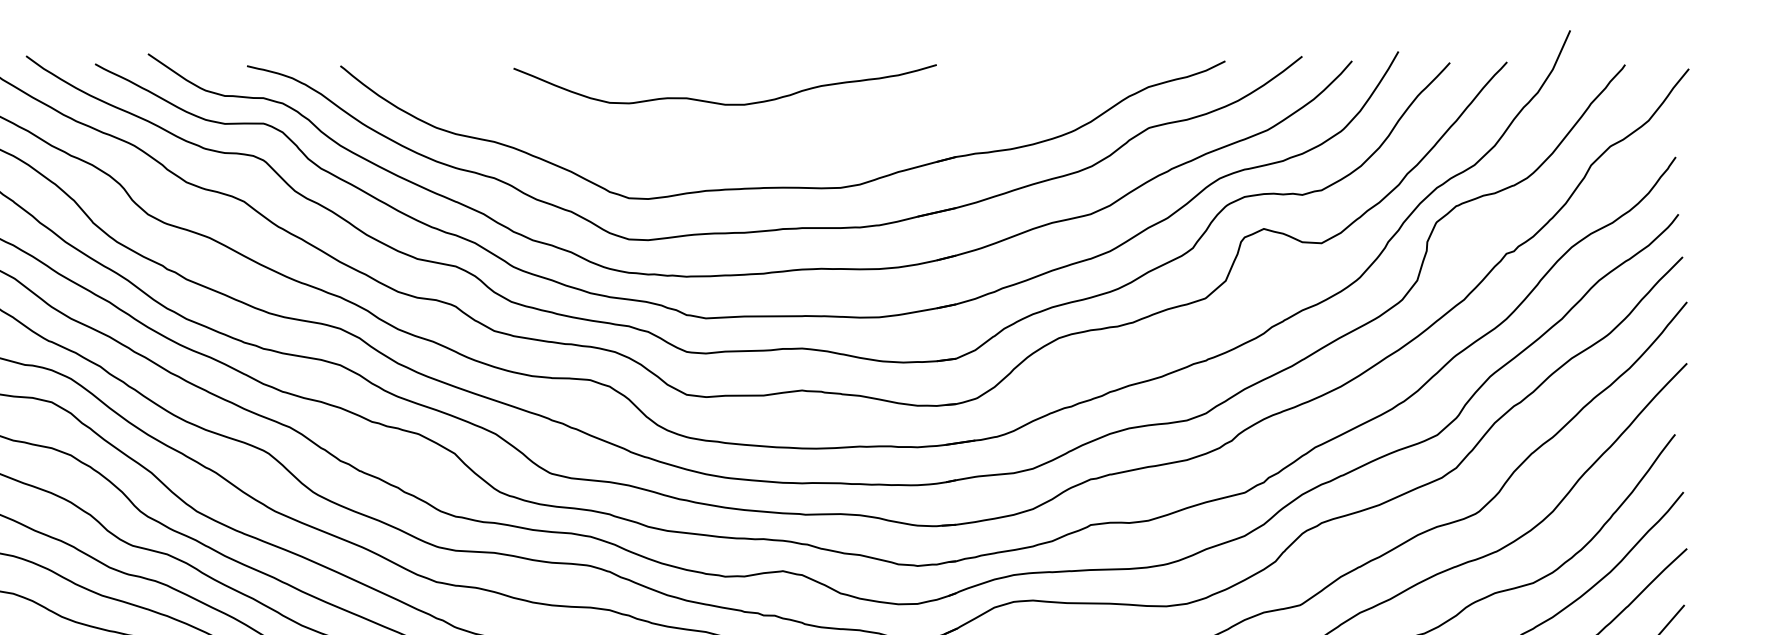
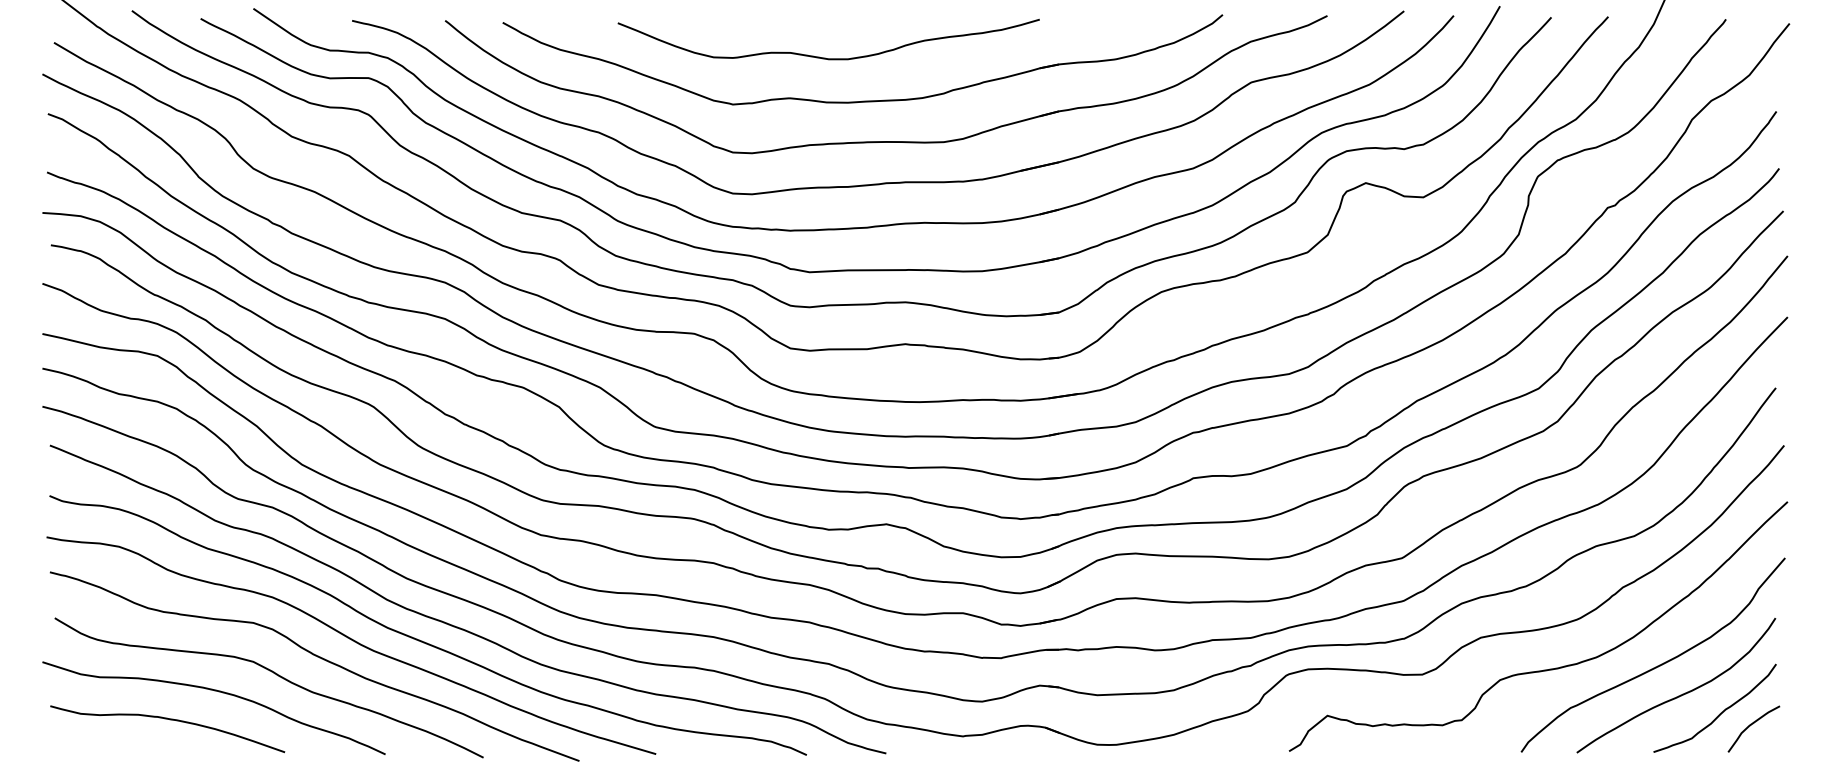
part: (758, 146) -> (862, 100), added

